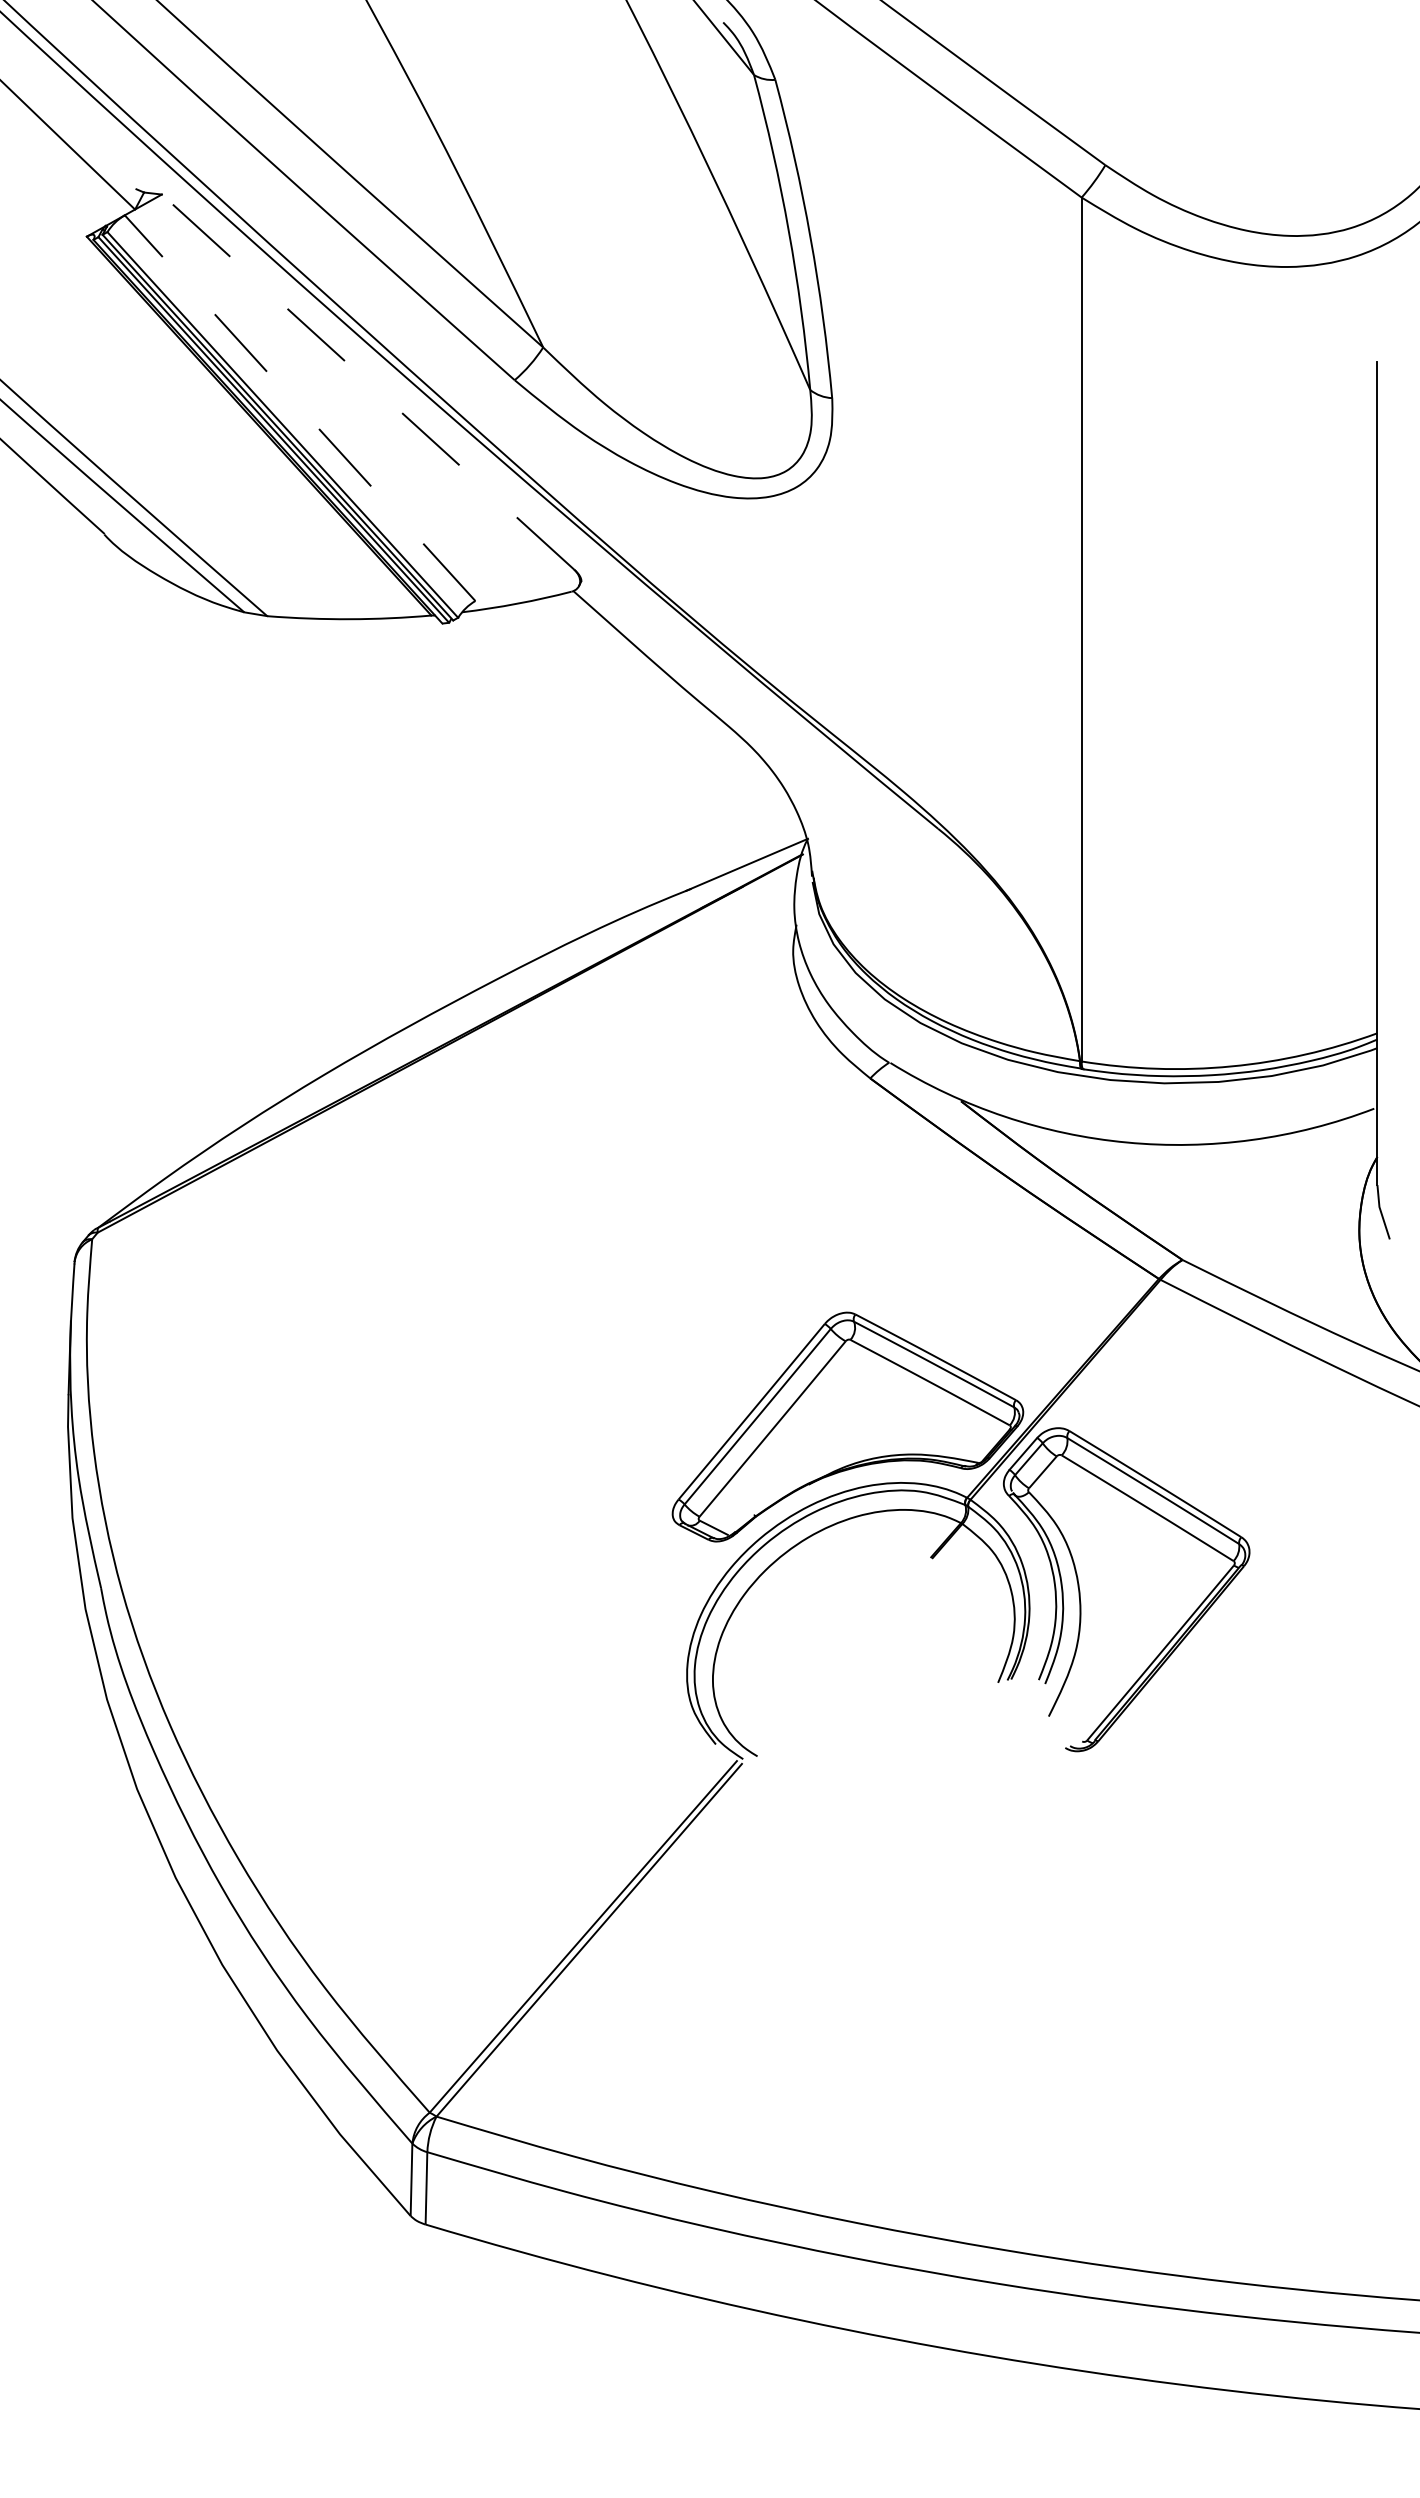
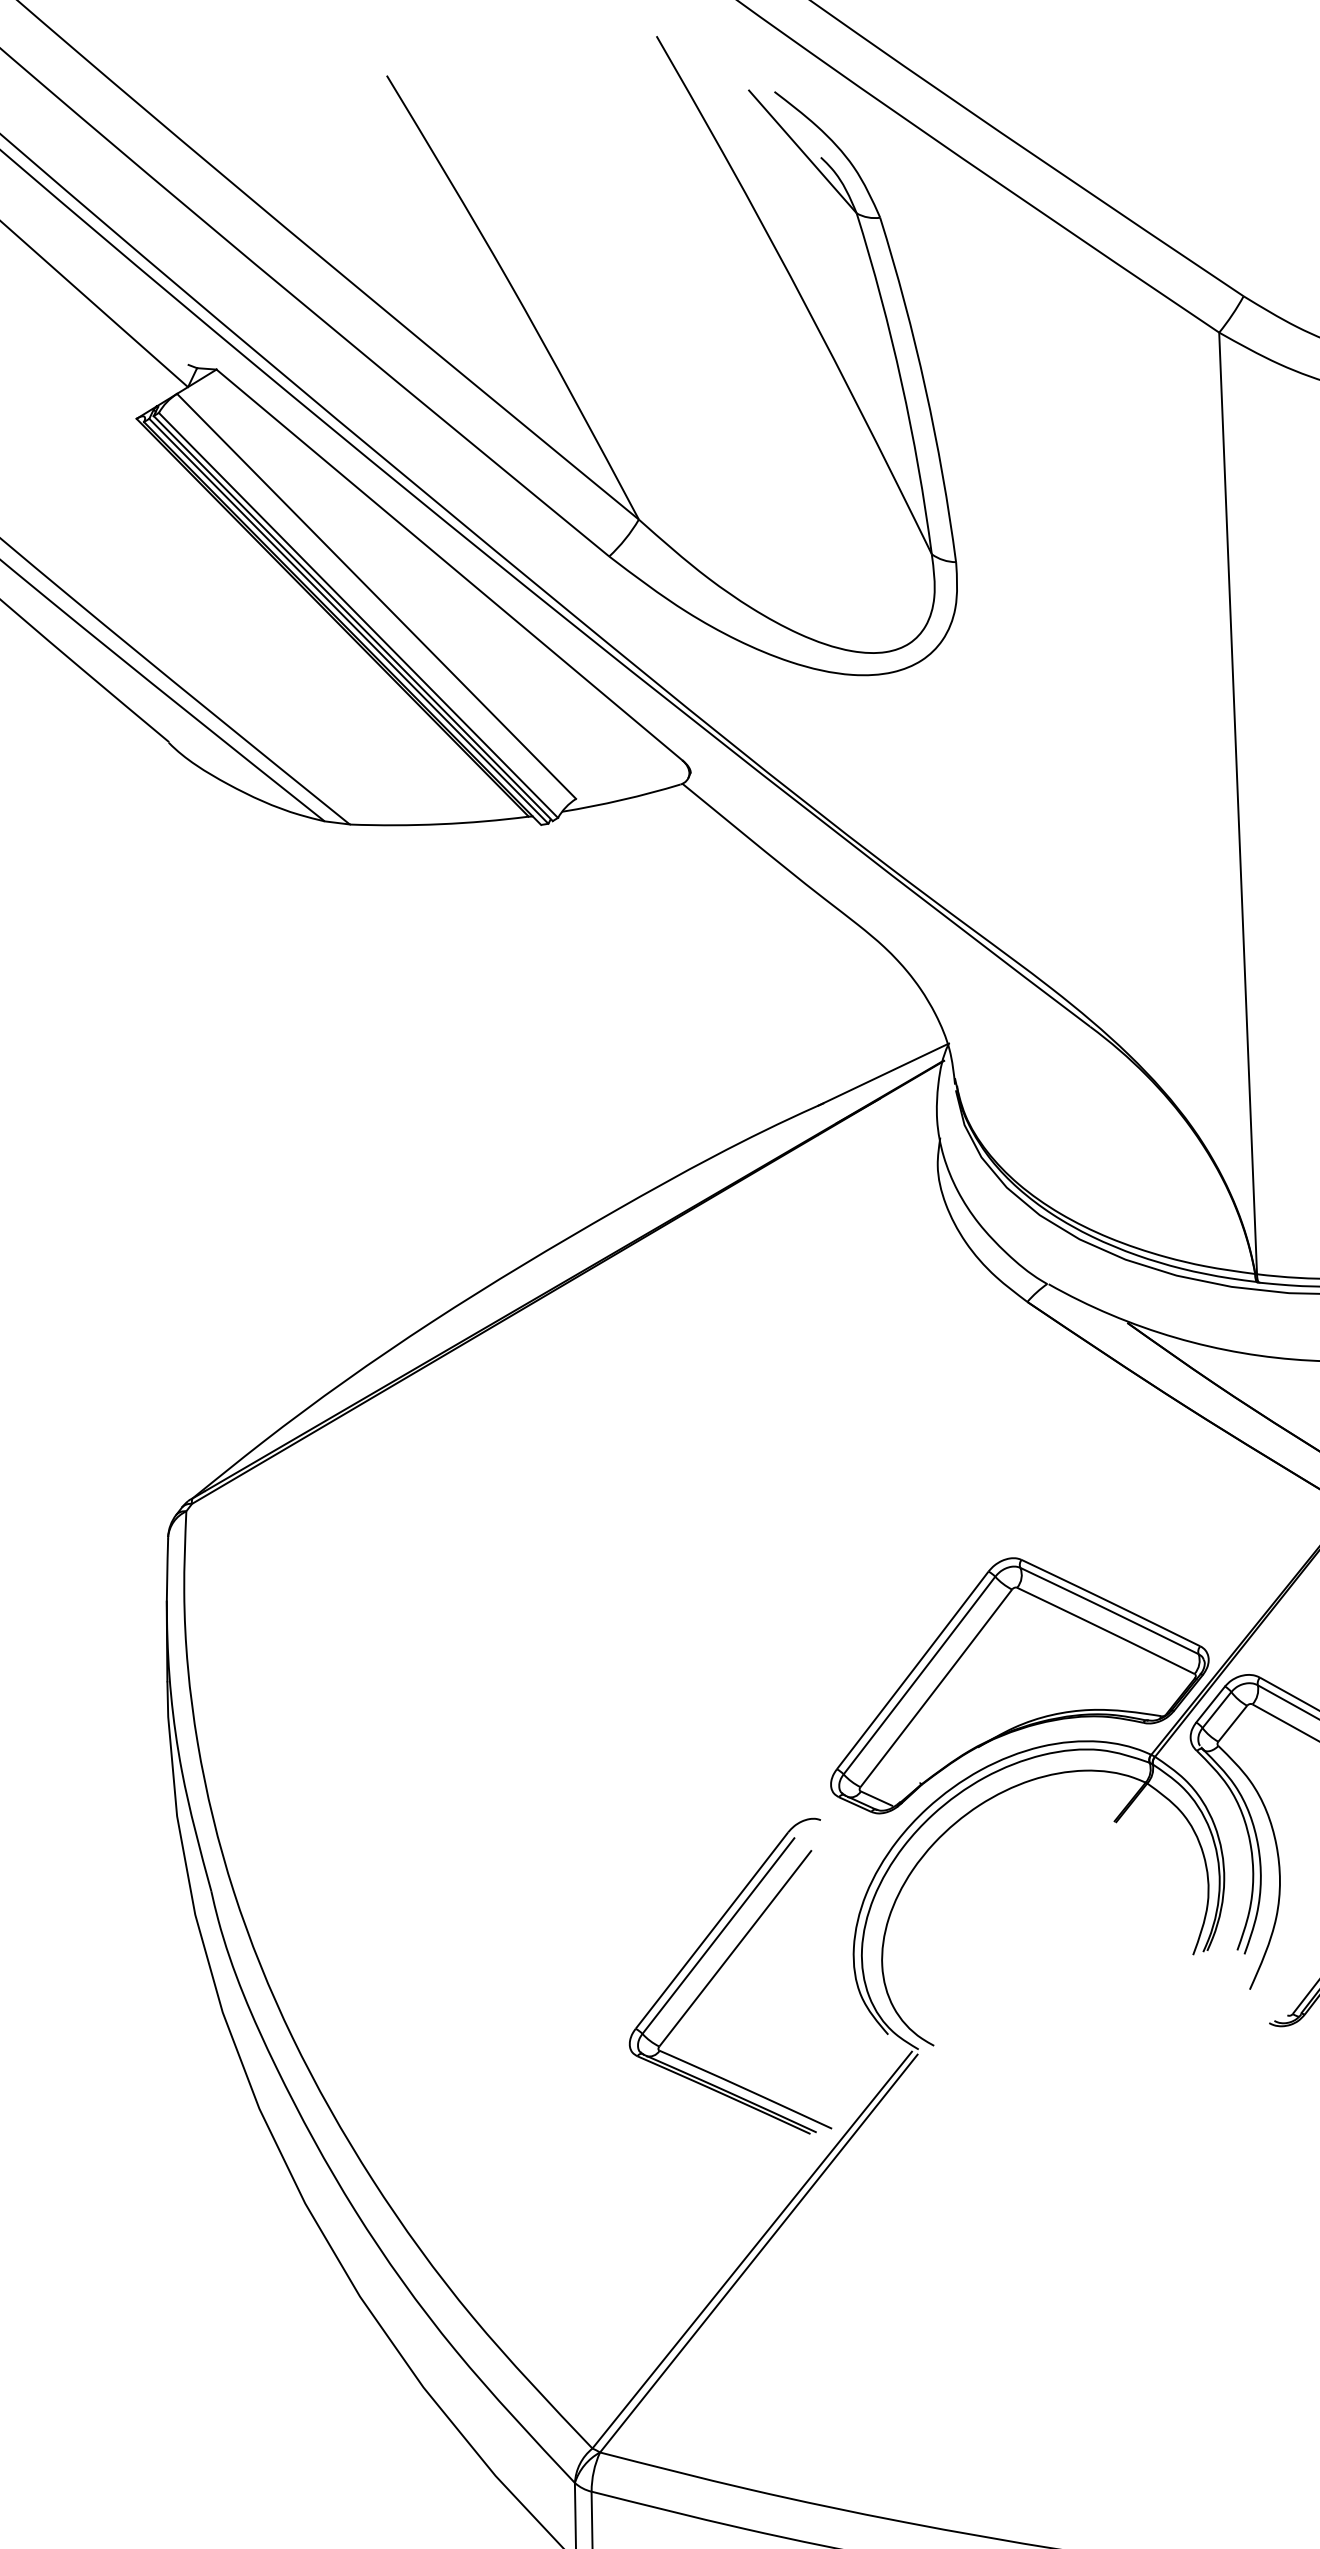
line: (368, 382) -> (449, 565), dashed -> solid
line: (300, 408) -> (377, 596), dashed -> solid
part: (562, 1681) -> (718, 1972), added

